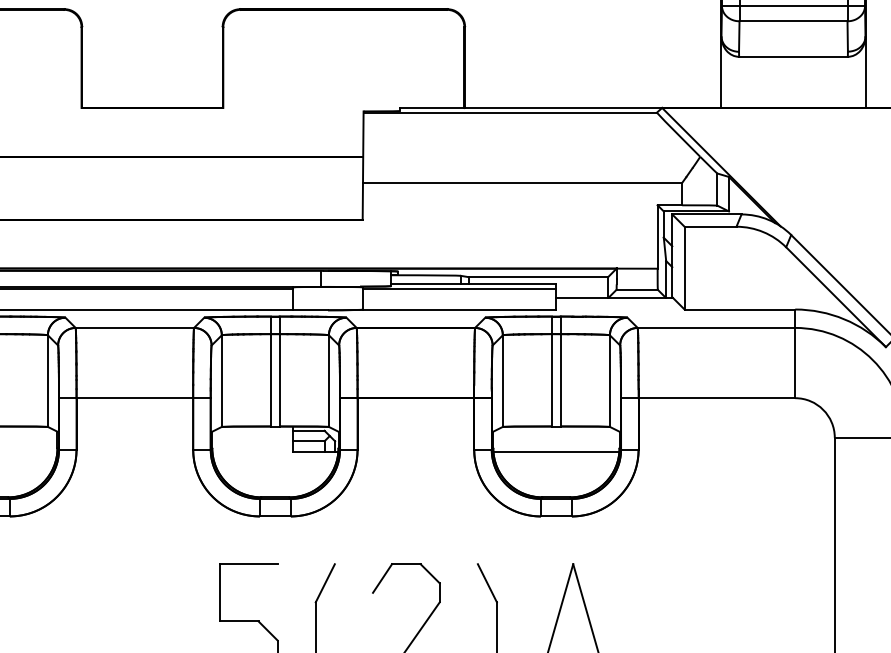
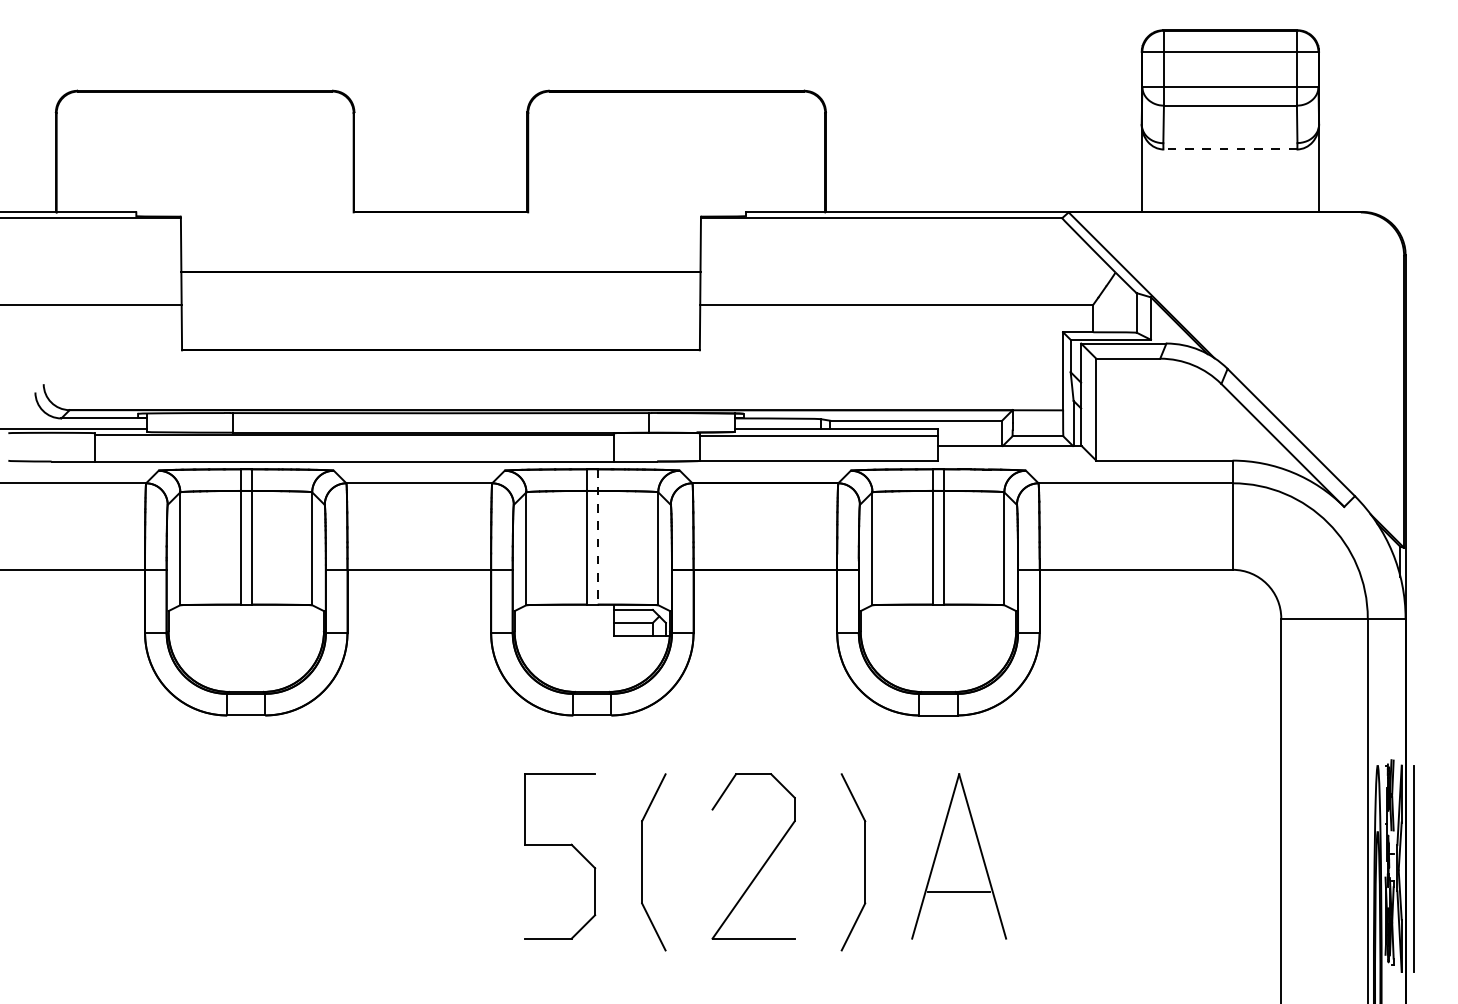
line: (793, 56) -> (1230, 149), solid -> dashed
line: (279, 371) -> (597, 537), solid -> dashed
line: (555, 451) -> (937, 635), removed

